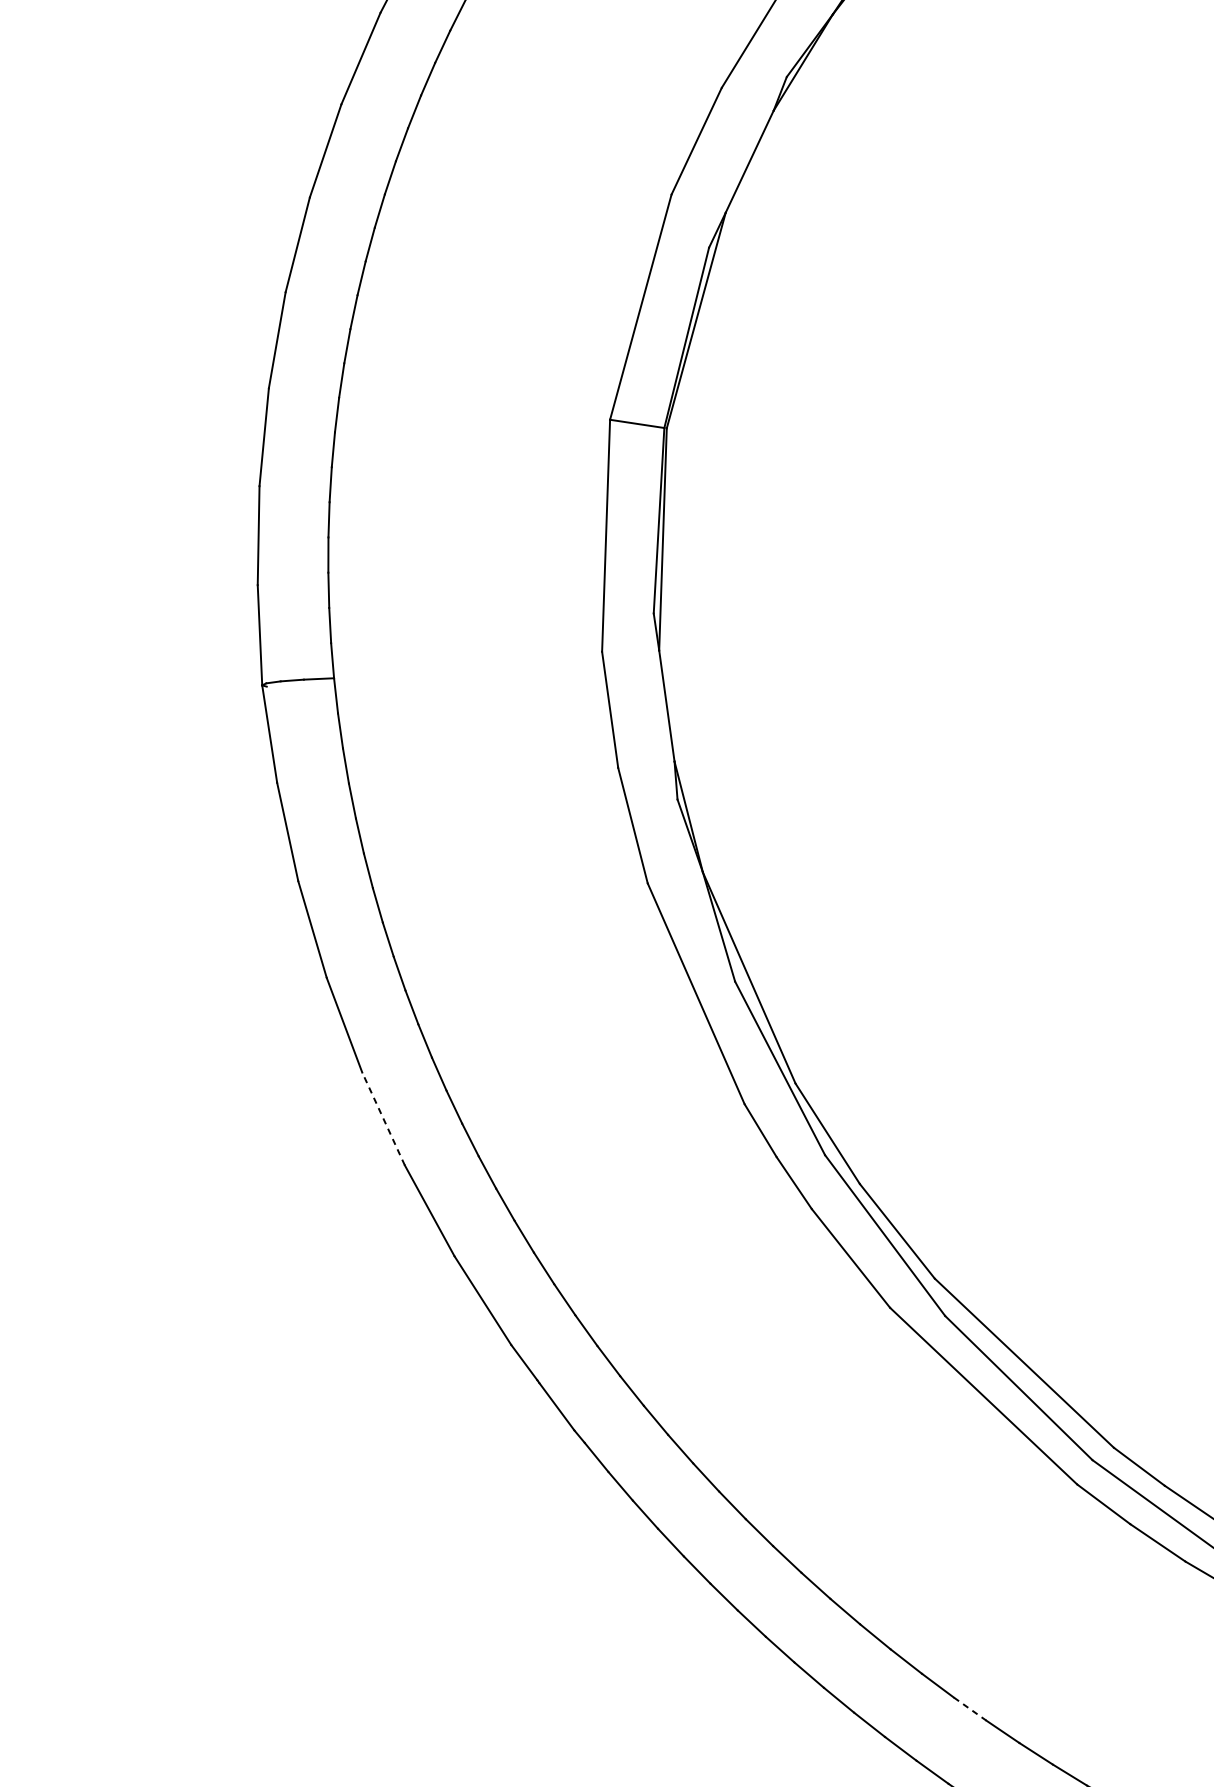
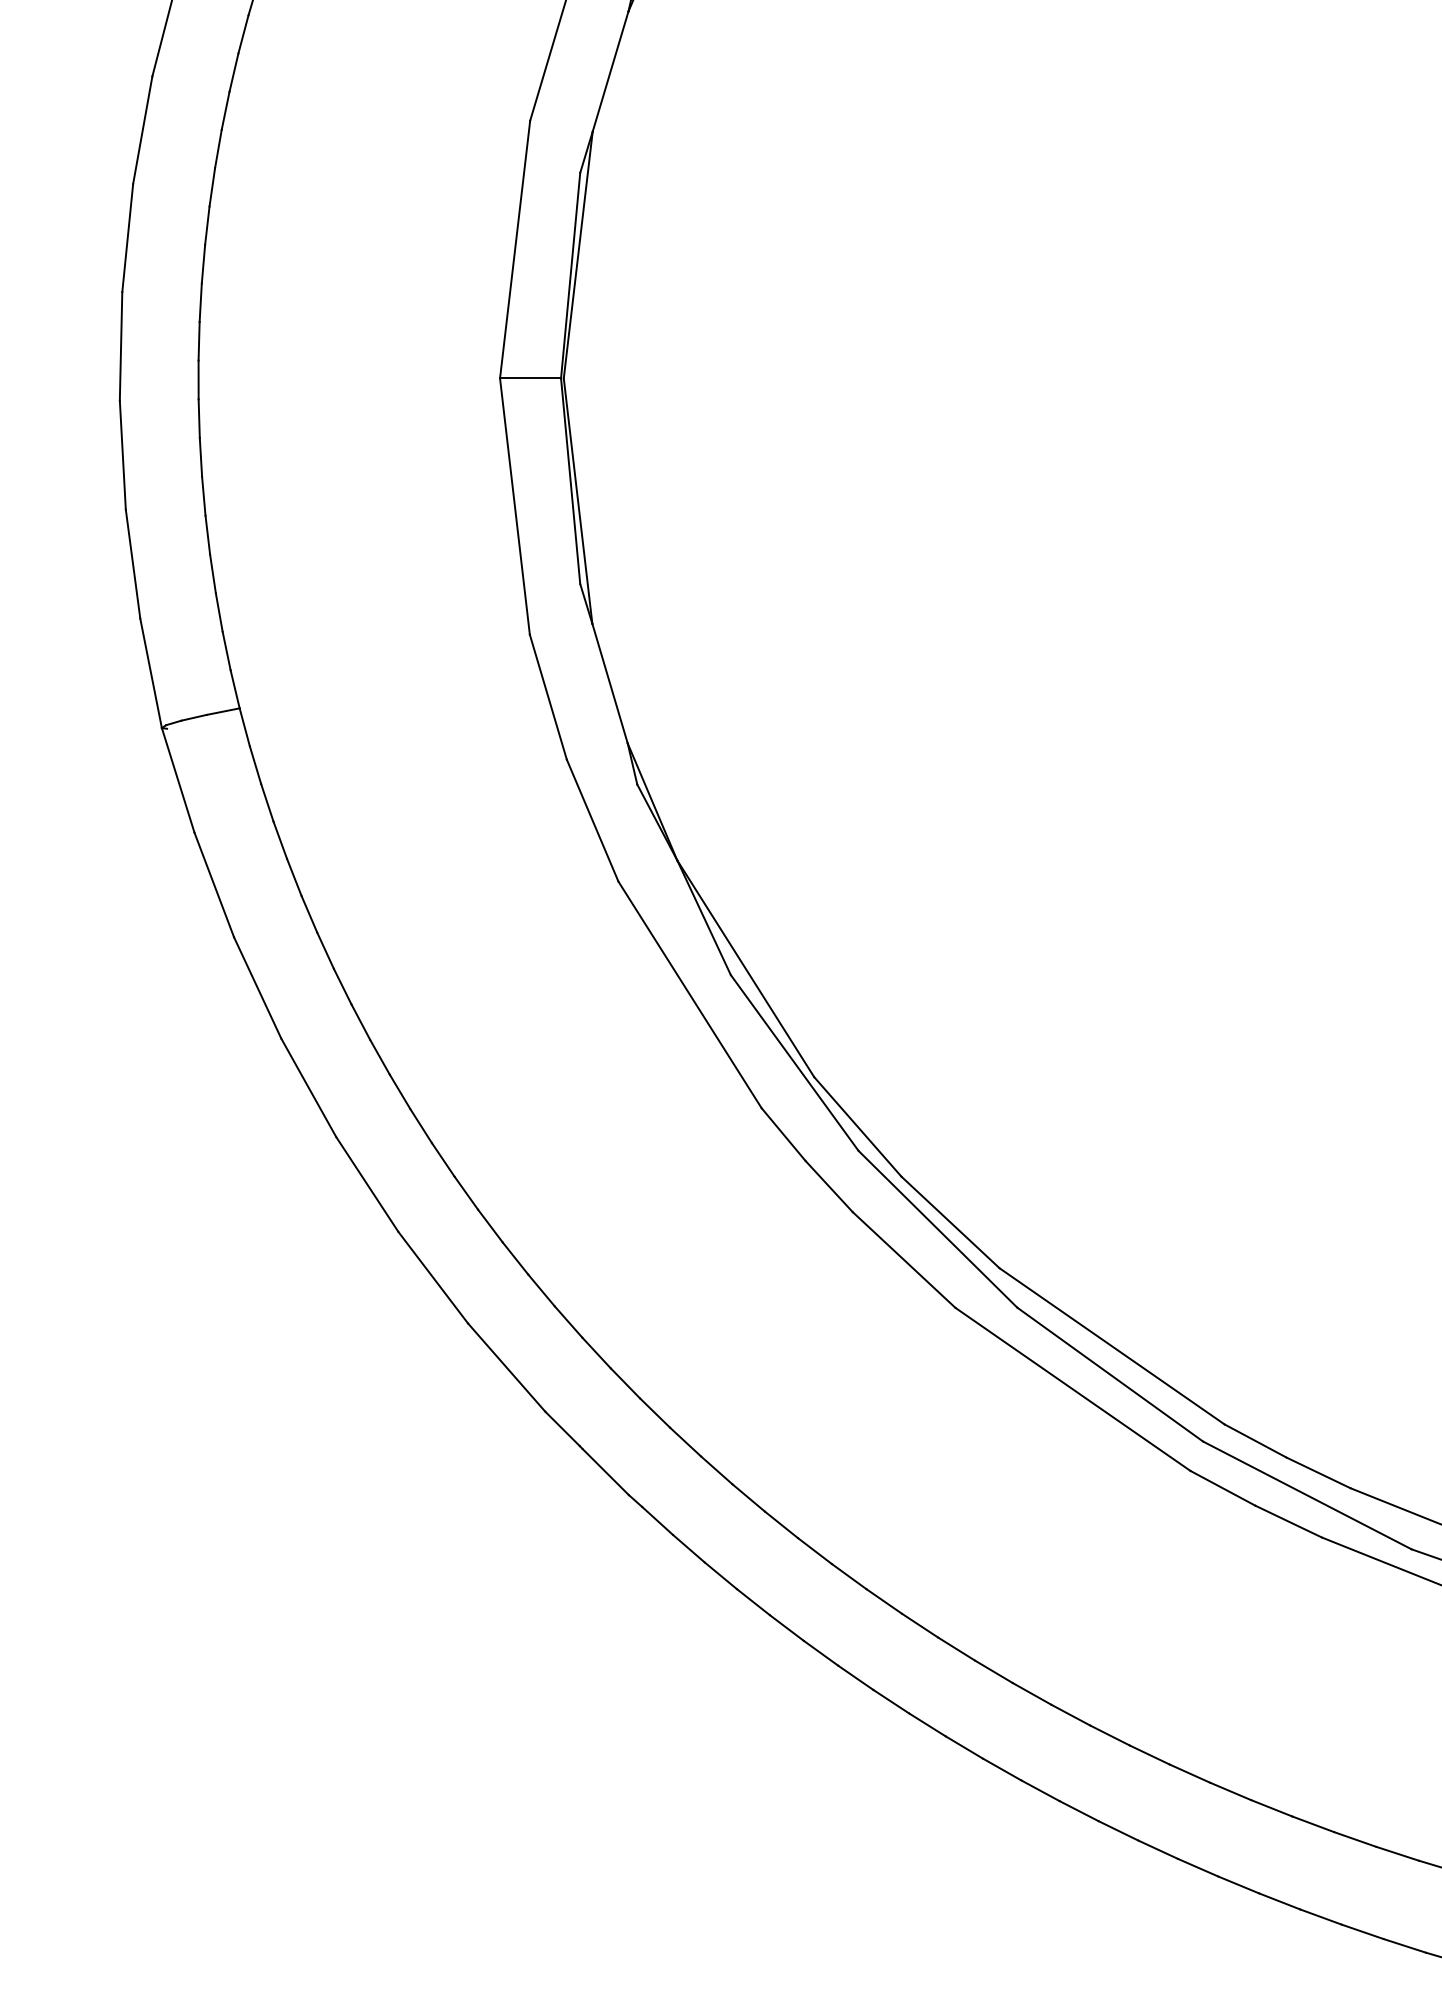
line: (383, 1119) -> (367, 1184), dashed -> solid
line: (970, 1709) -> (1110, 1735), dashed -> solid

